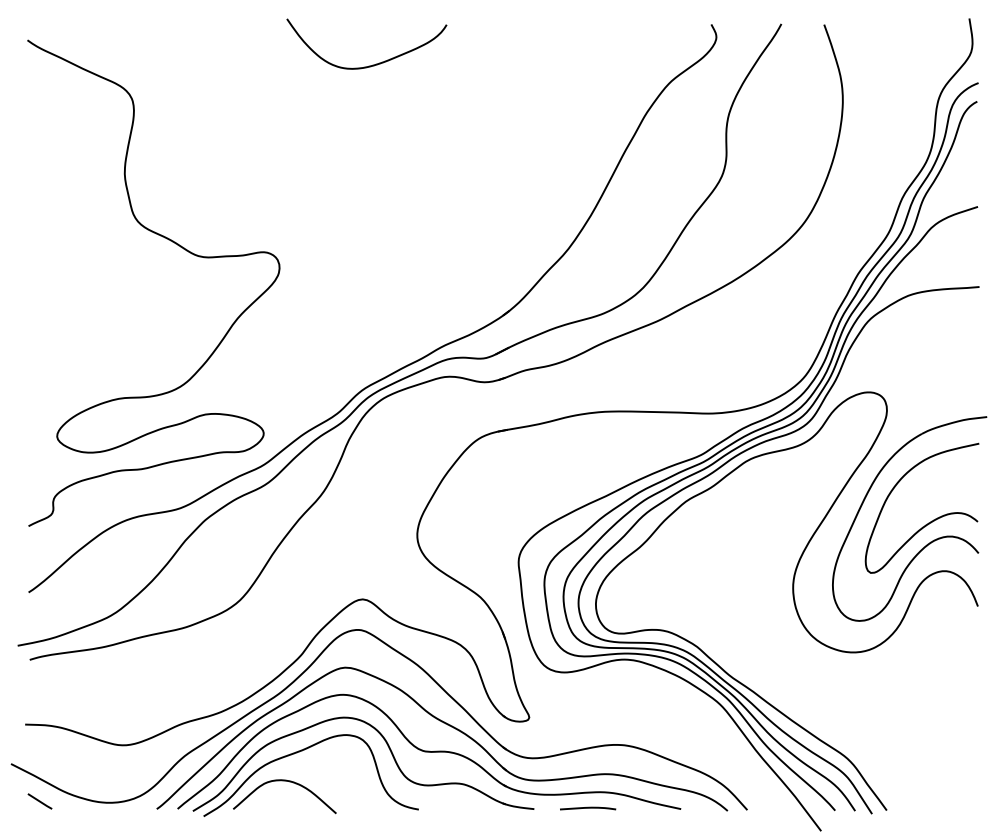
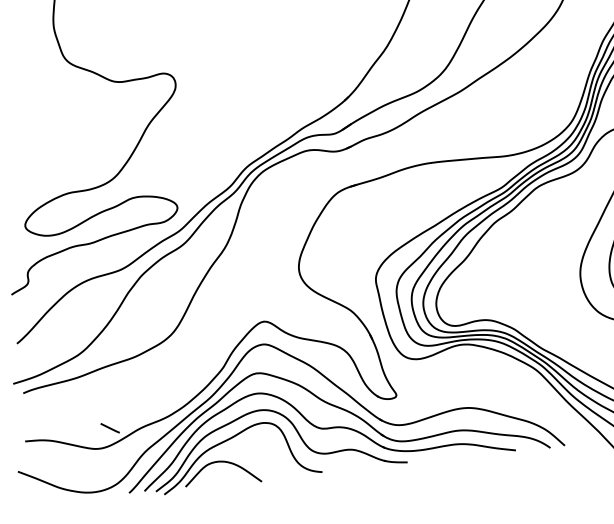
line: (39, 801) -> (109, 428), moved
curve: (588, 808) -> (447, 457), removed

